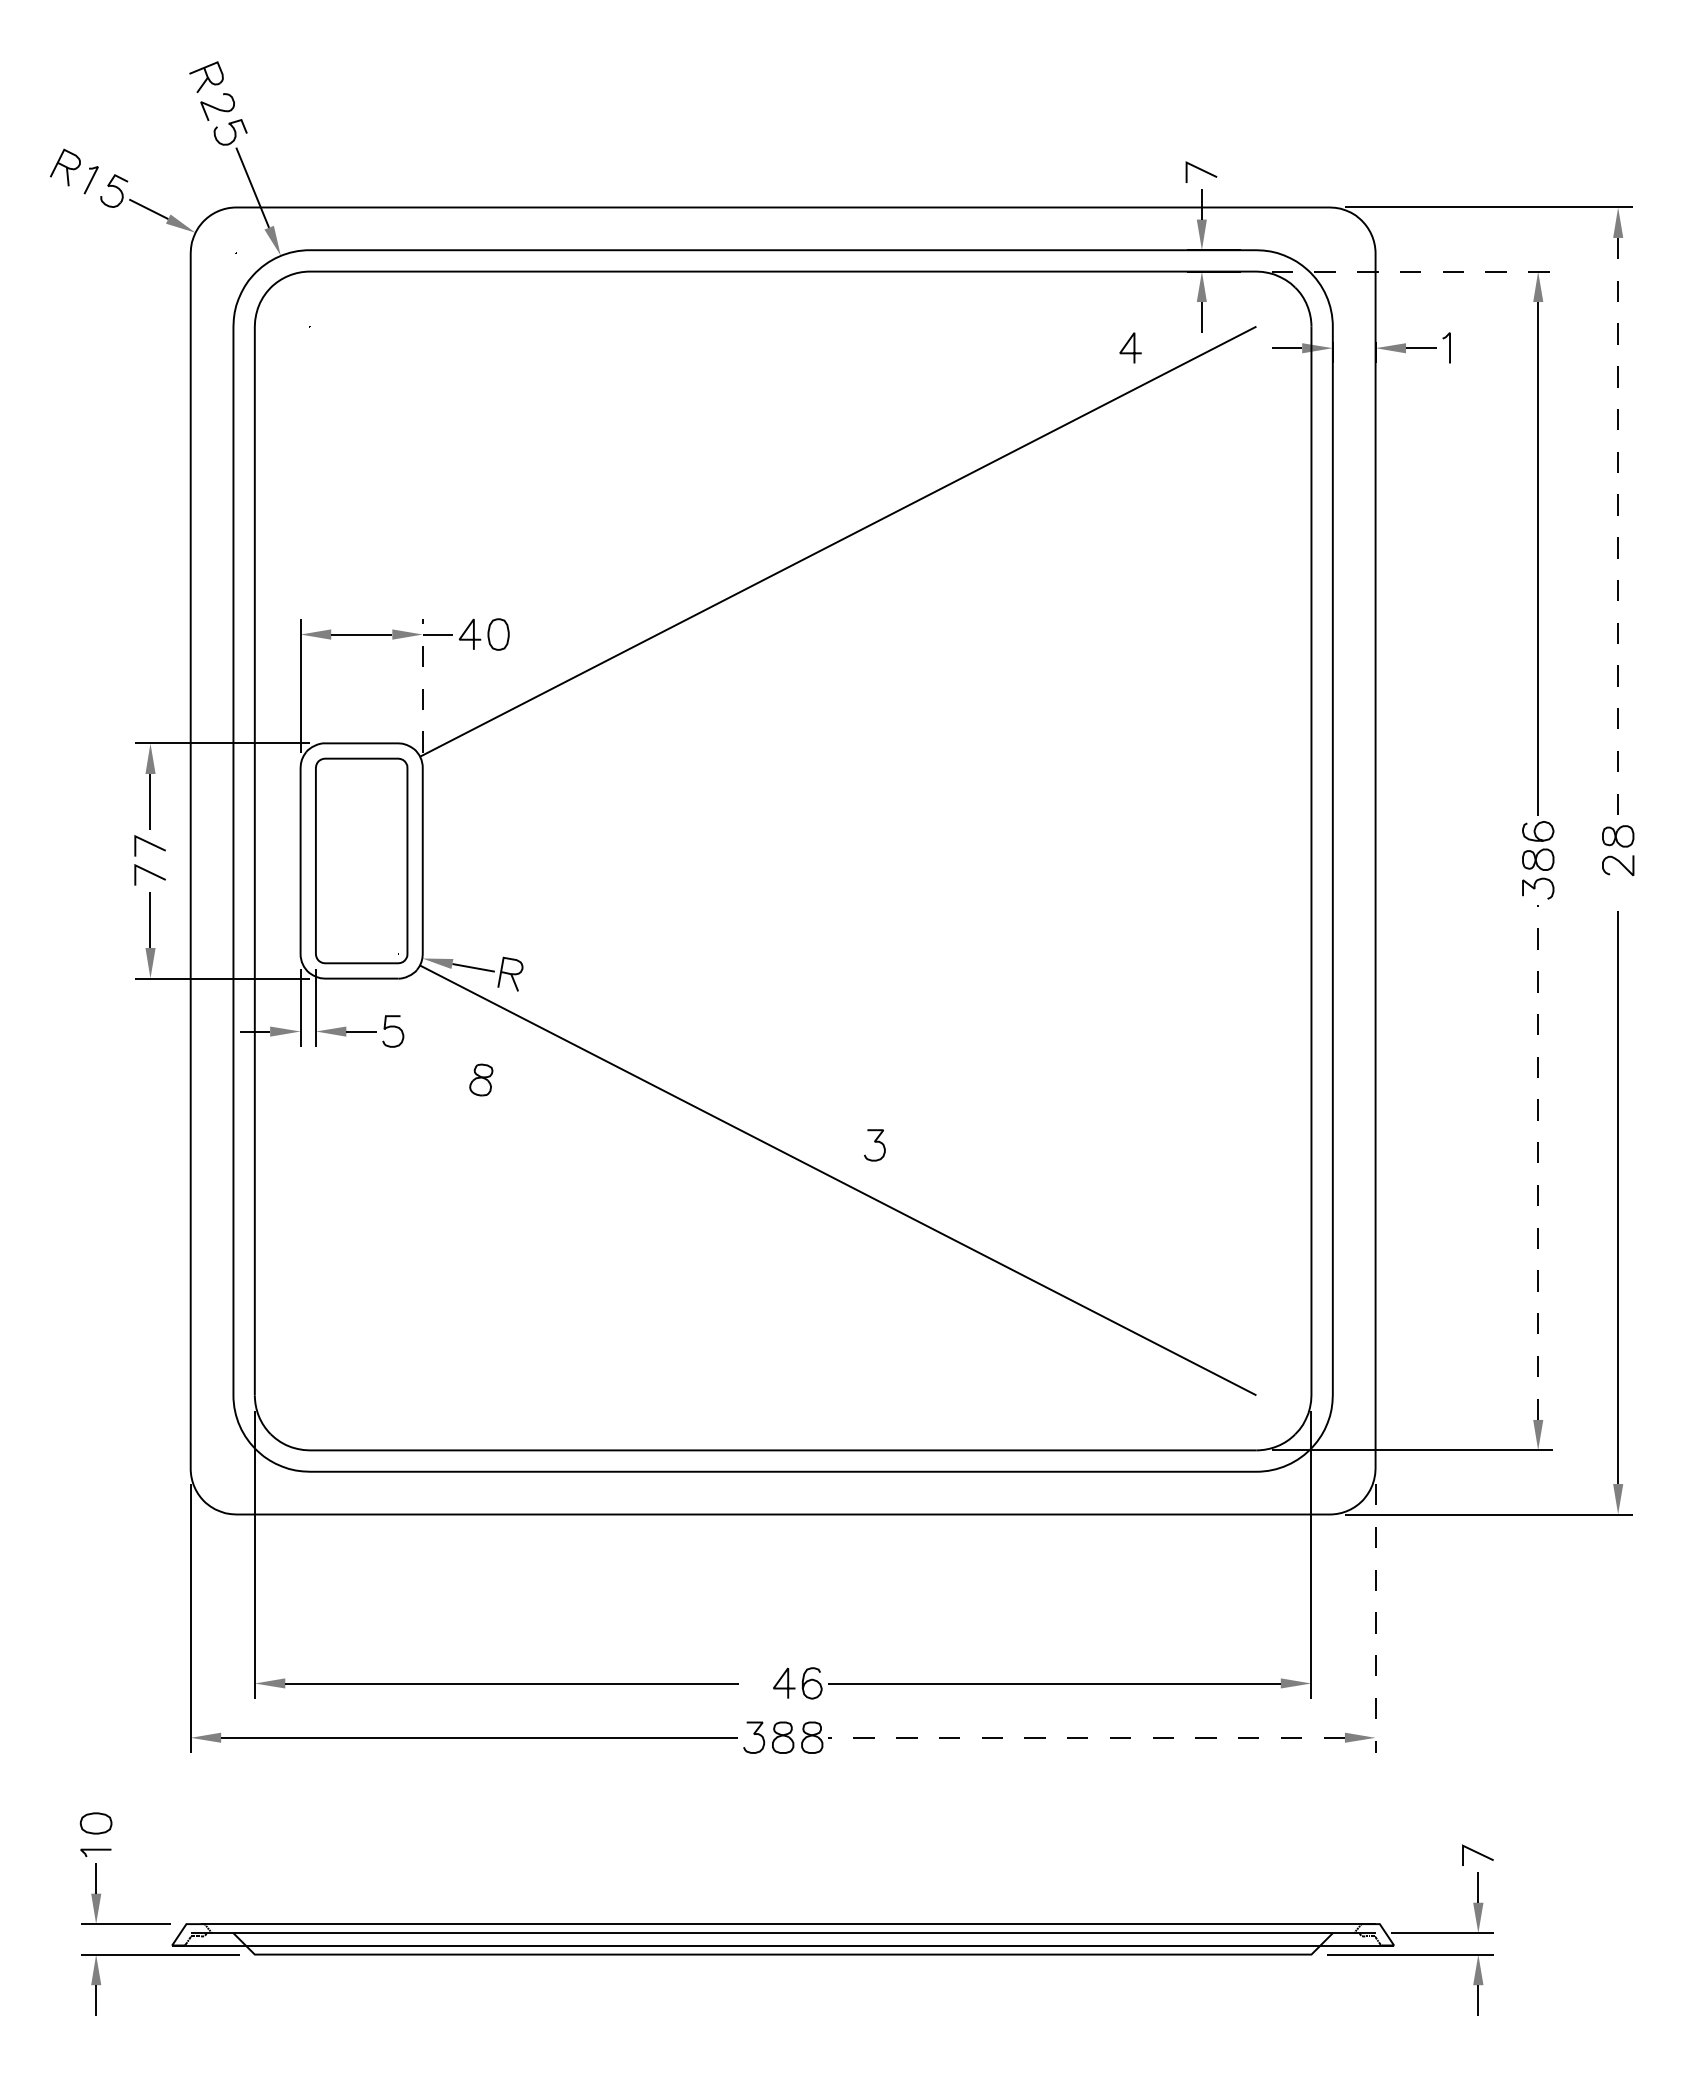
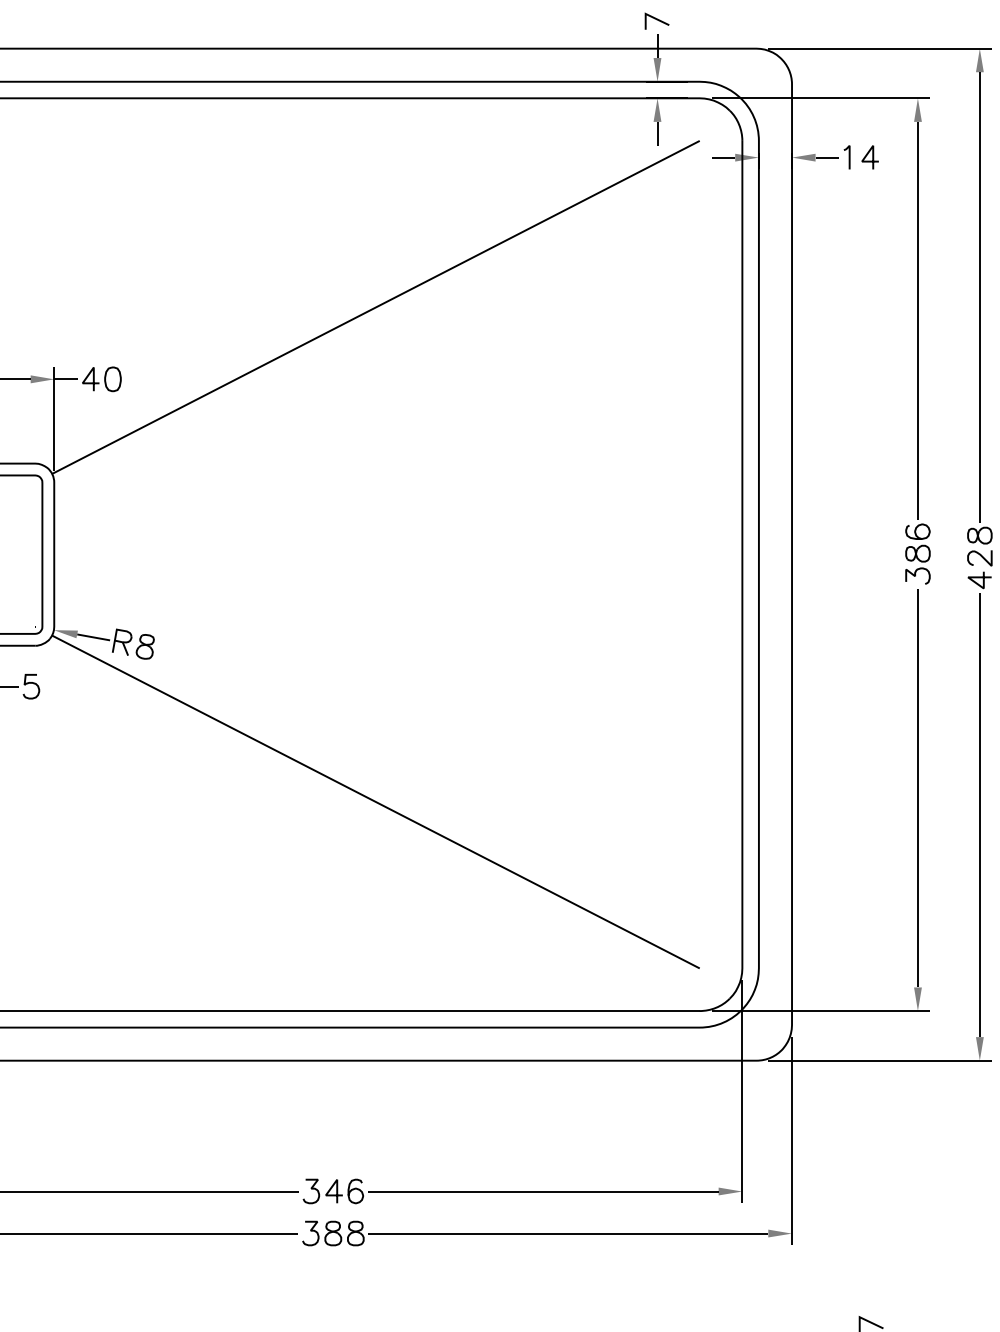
line: (1412, 271) -> (820, 98), dashed -> solid
line: (1133, 347) -> (872, 157), moved
line: (1618, 529) -> (980, 298), dashed -> solid
line: (422, 685) -> (54, 418), dashed -> solid
line: (1617, 891) -> (979, 578), added
part: (481, 1079) -> (145, 646), moved
curve: (874, 1142) -> (311, 1189), moved
line: (1538, 1162) -> (918, 788), dashed -> solid
line: (1375, 1619) -> (791, 1141), dashed -> solid
line: (1086, 1737) -> (568, 1233), dashed -> solid

